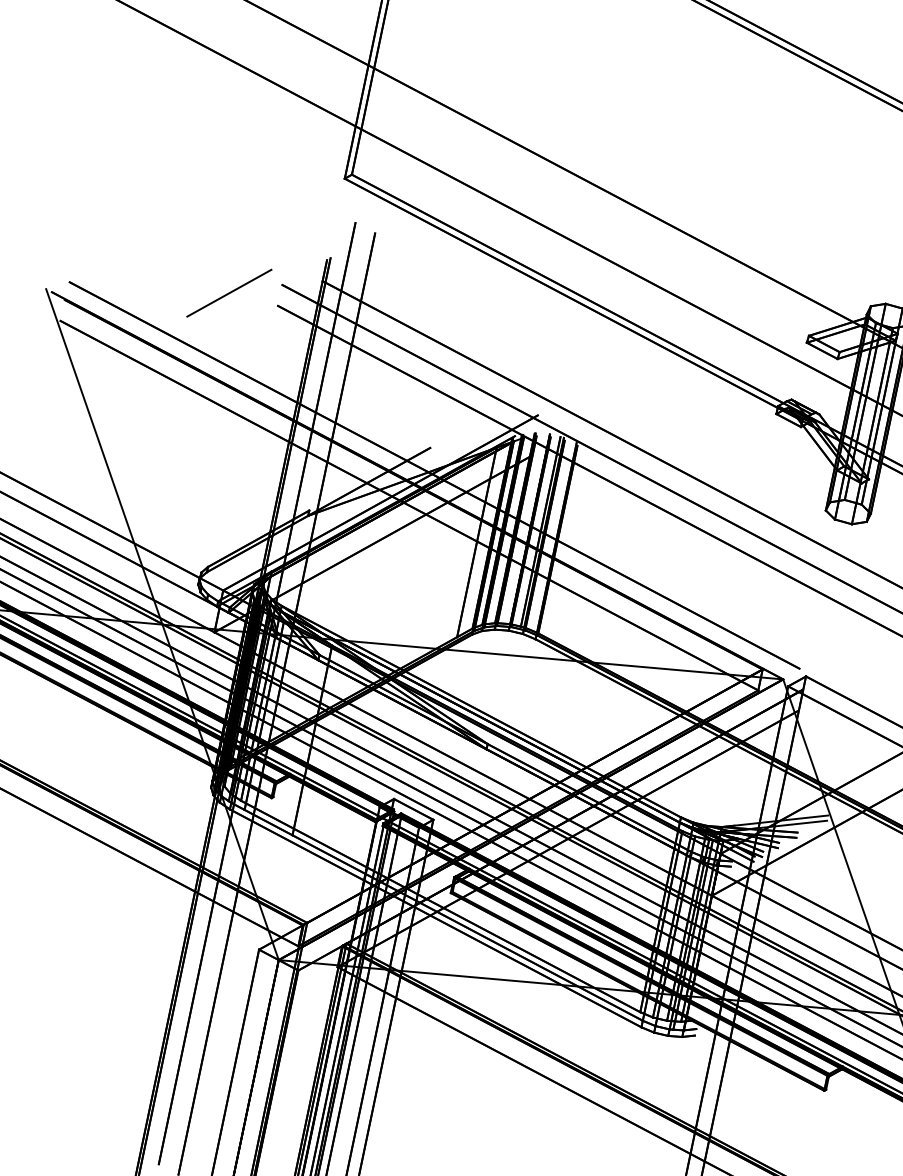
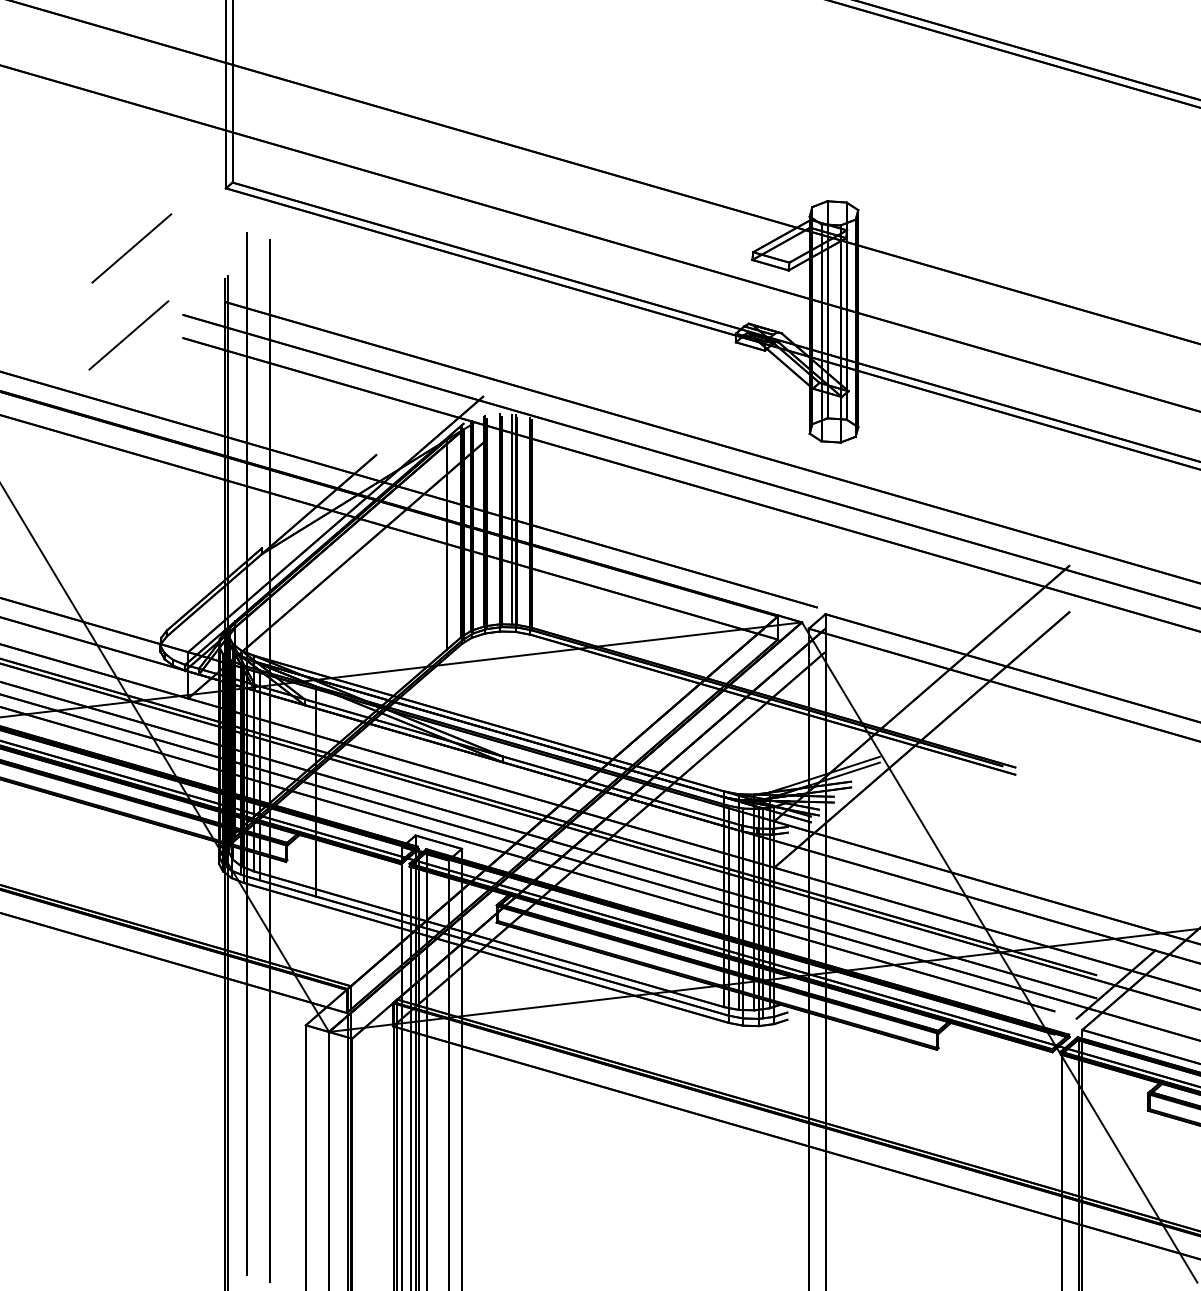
line: (248, 215) -> (131, 248), added

